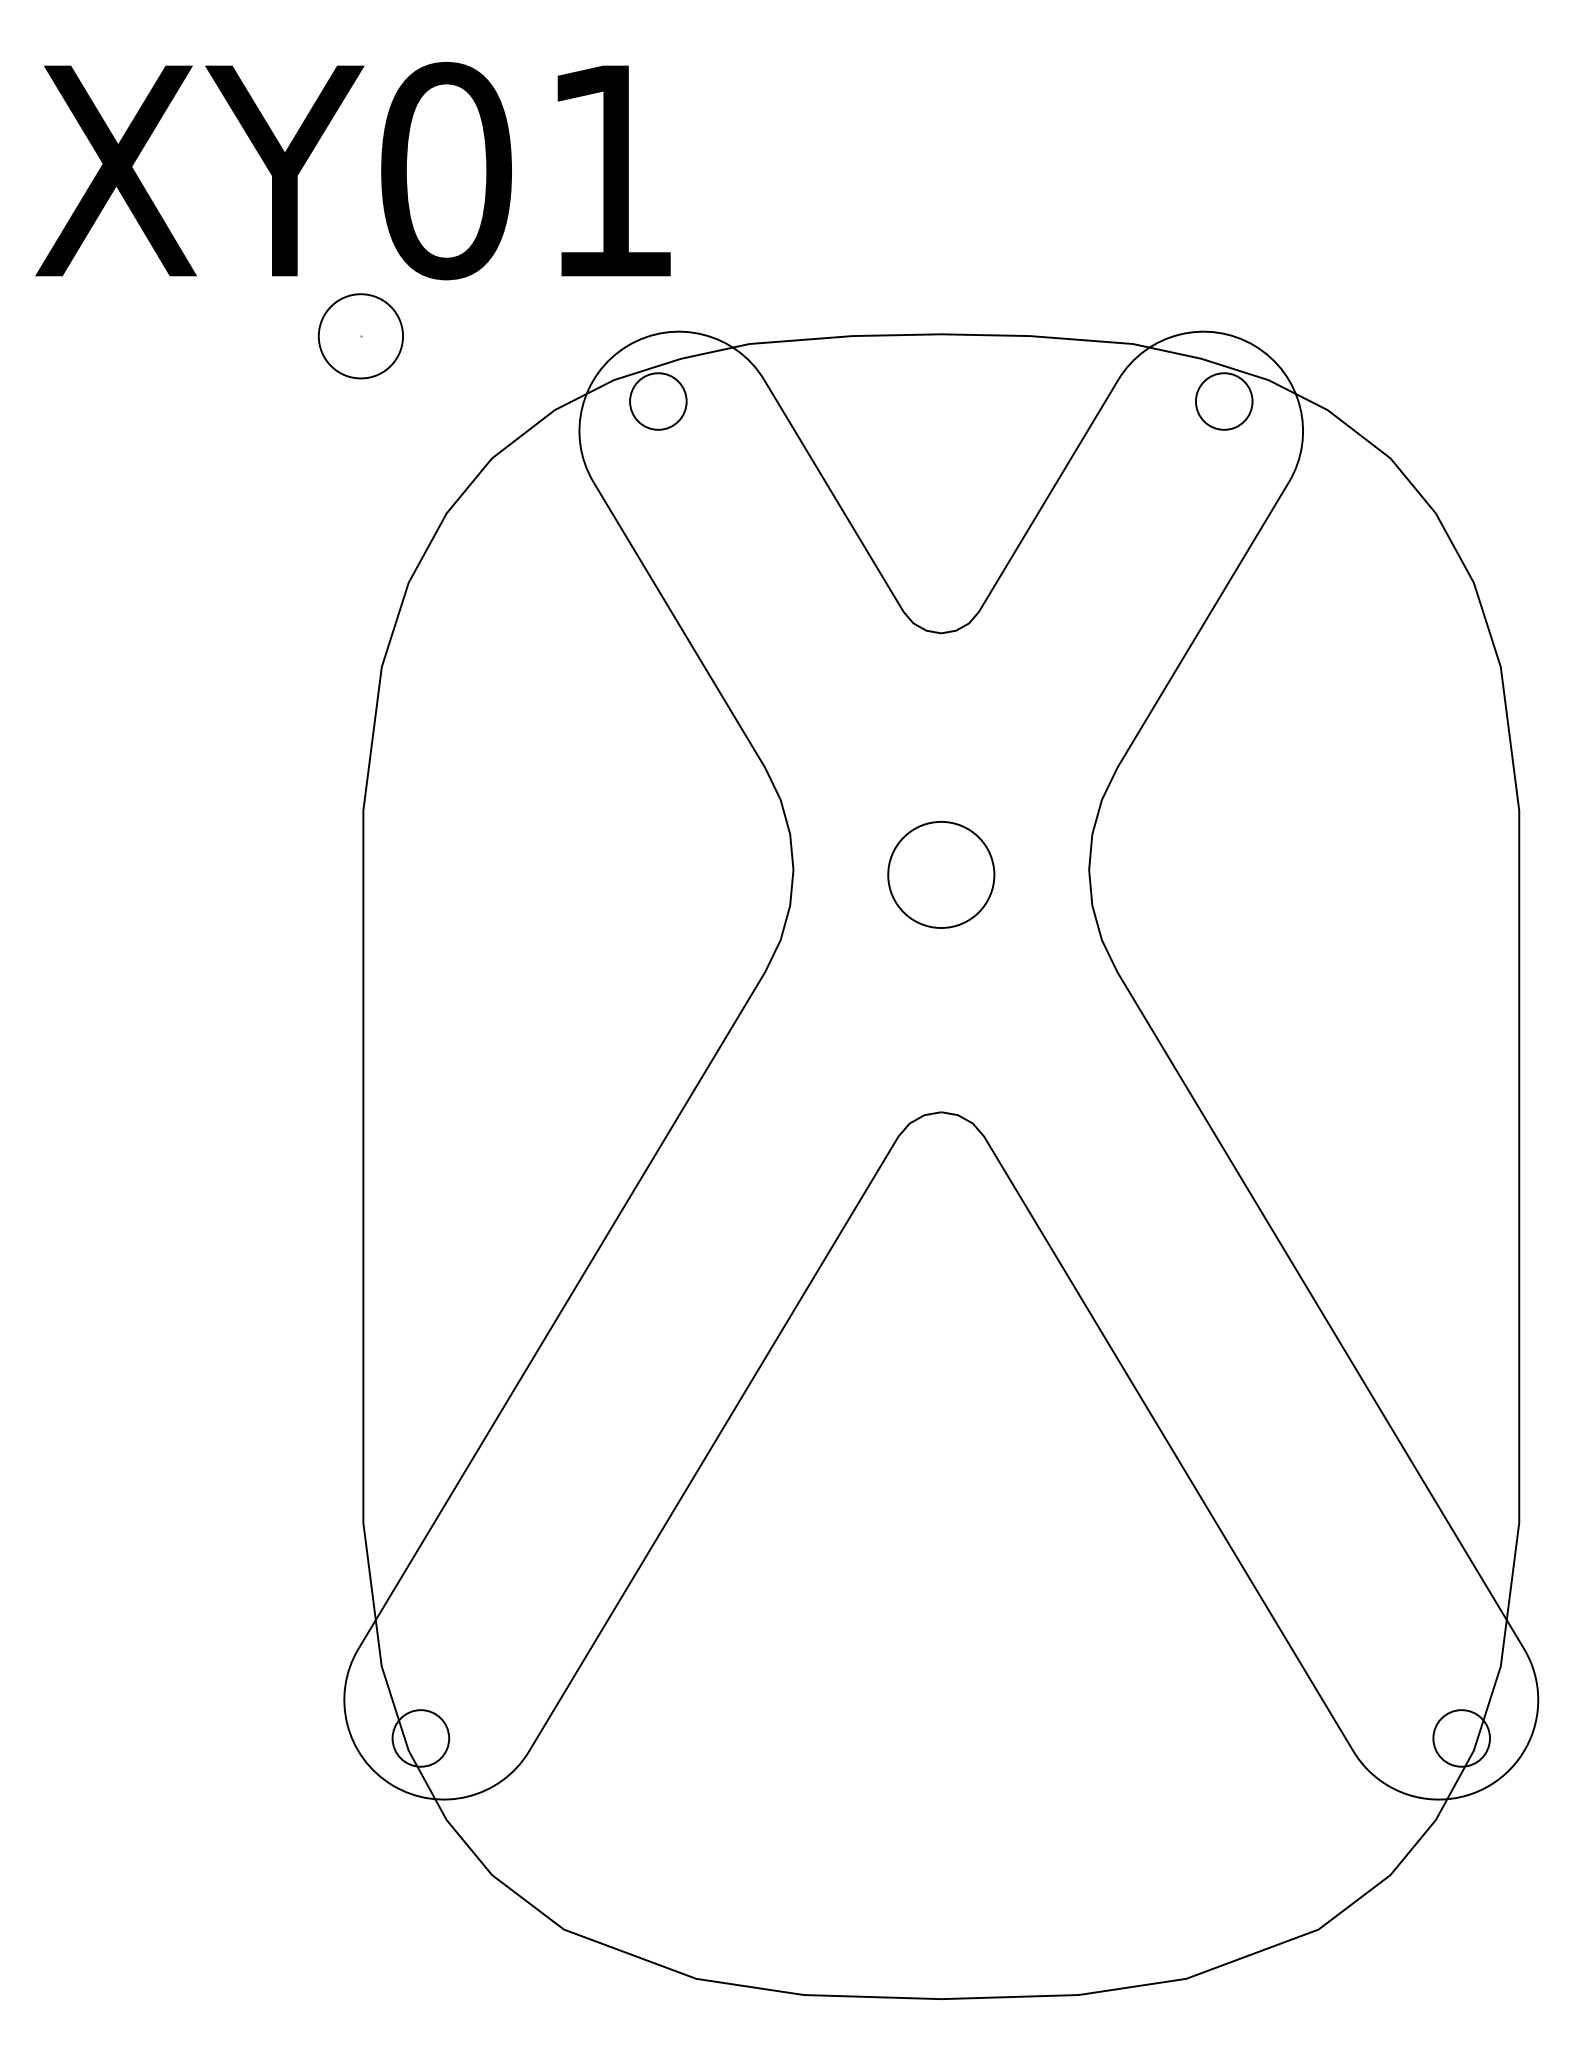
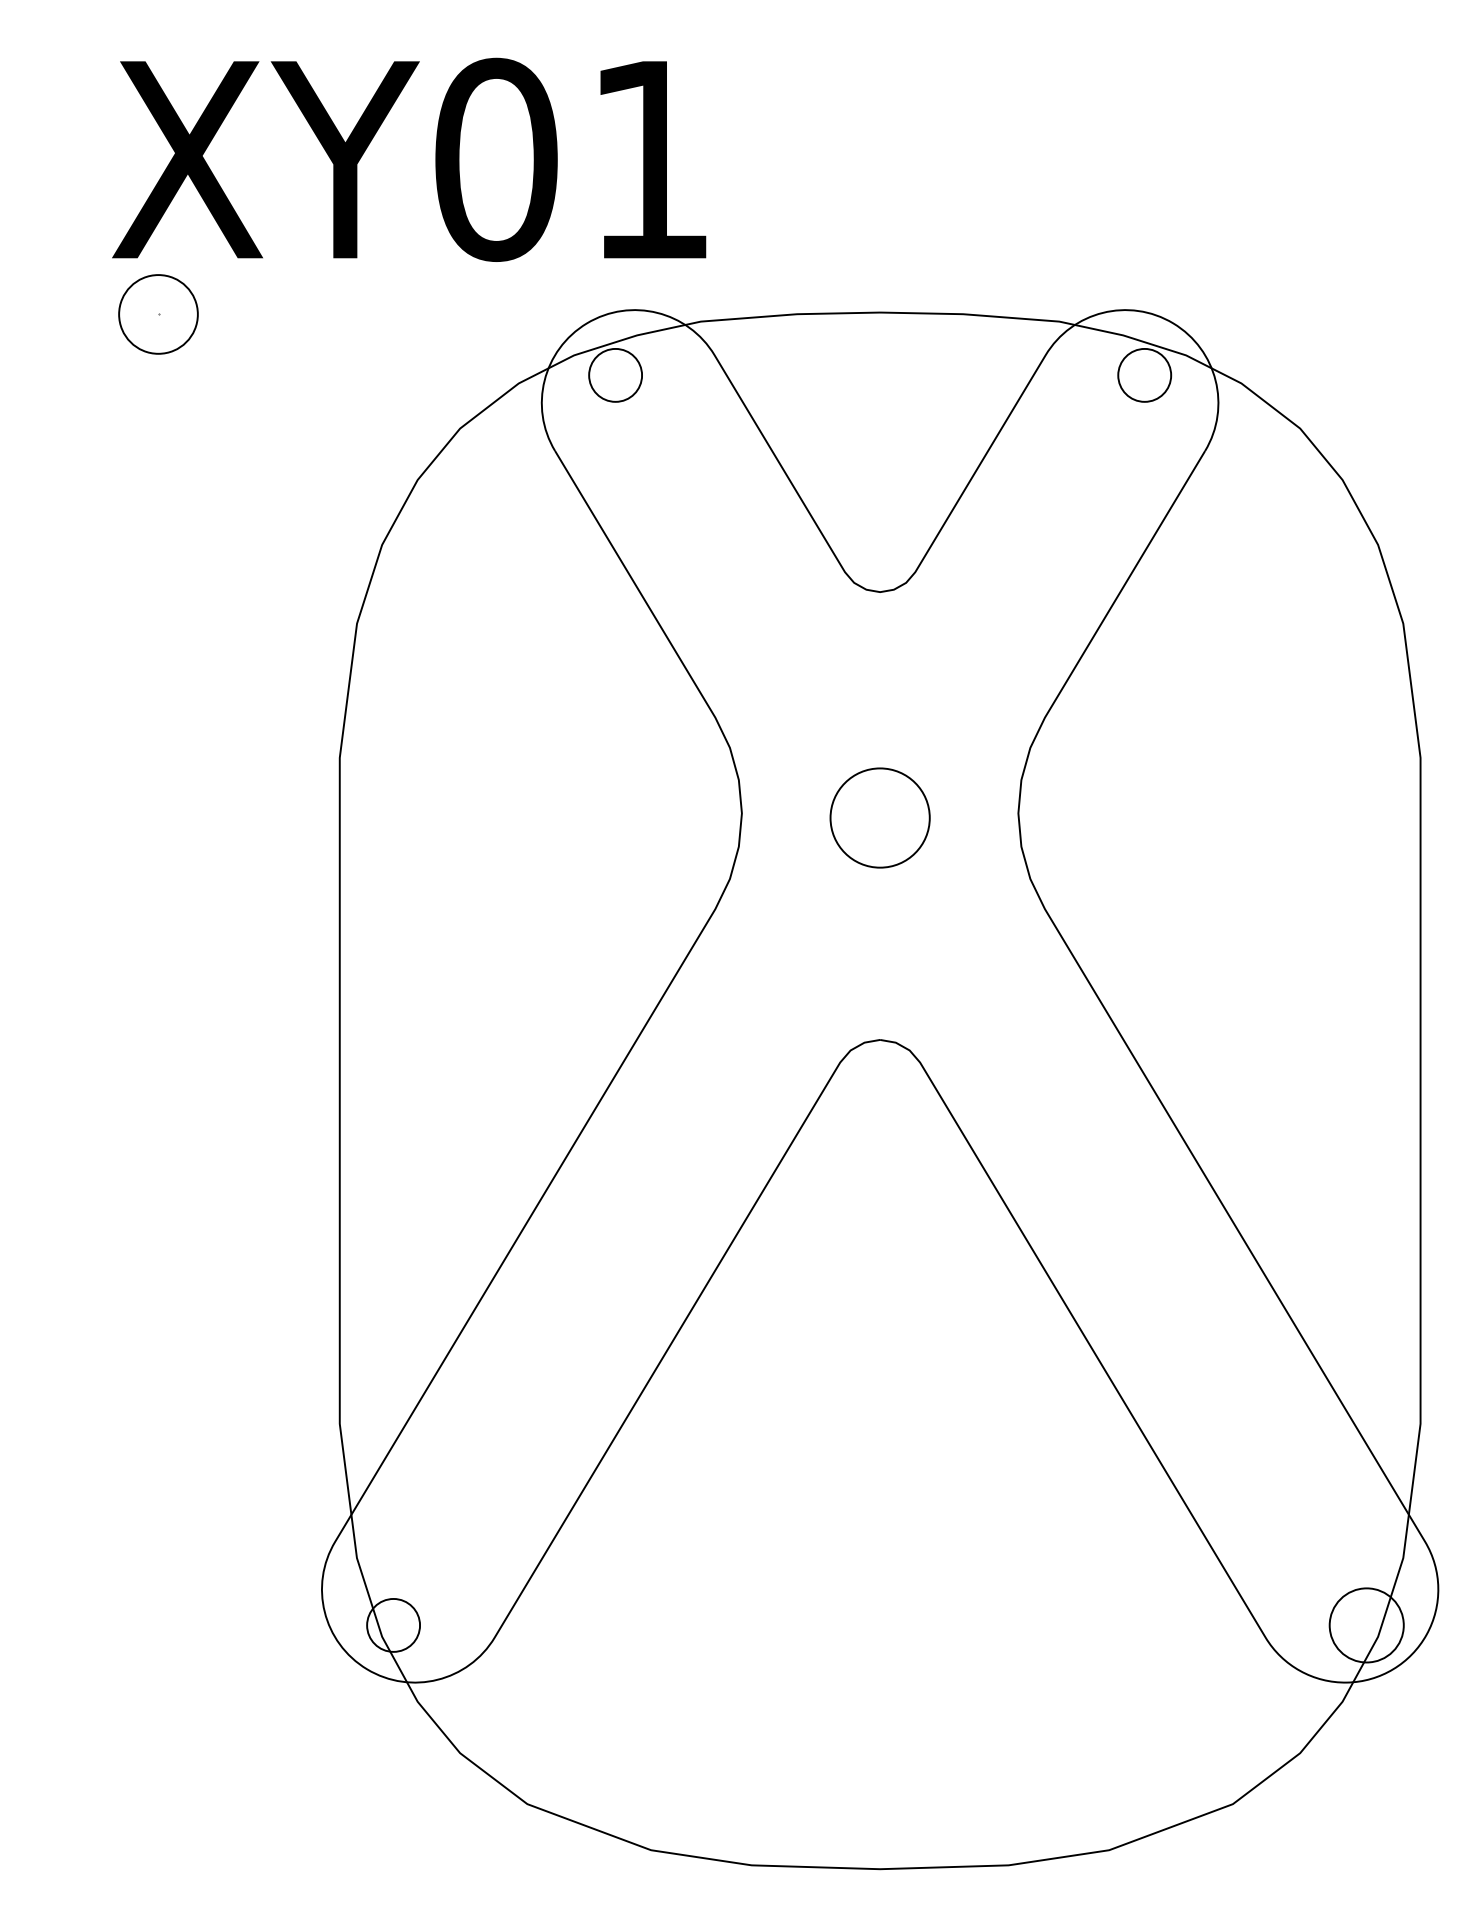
text: (353, 170) -> (409, 159), moved
part: (360, 336) -> (158, 314), moved
circle: (1461, 1737) -> (1366, 1624), size x1.4

